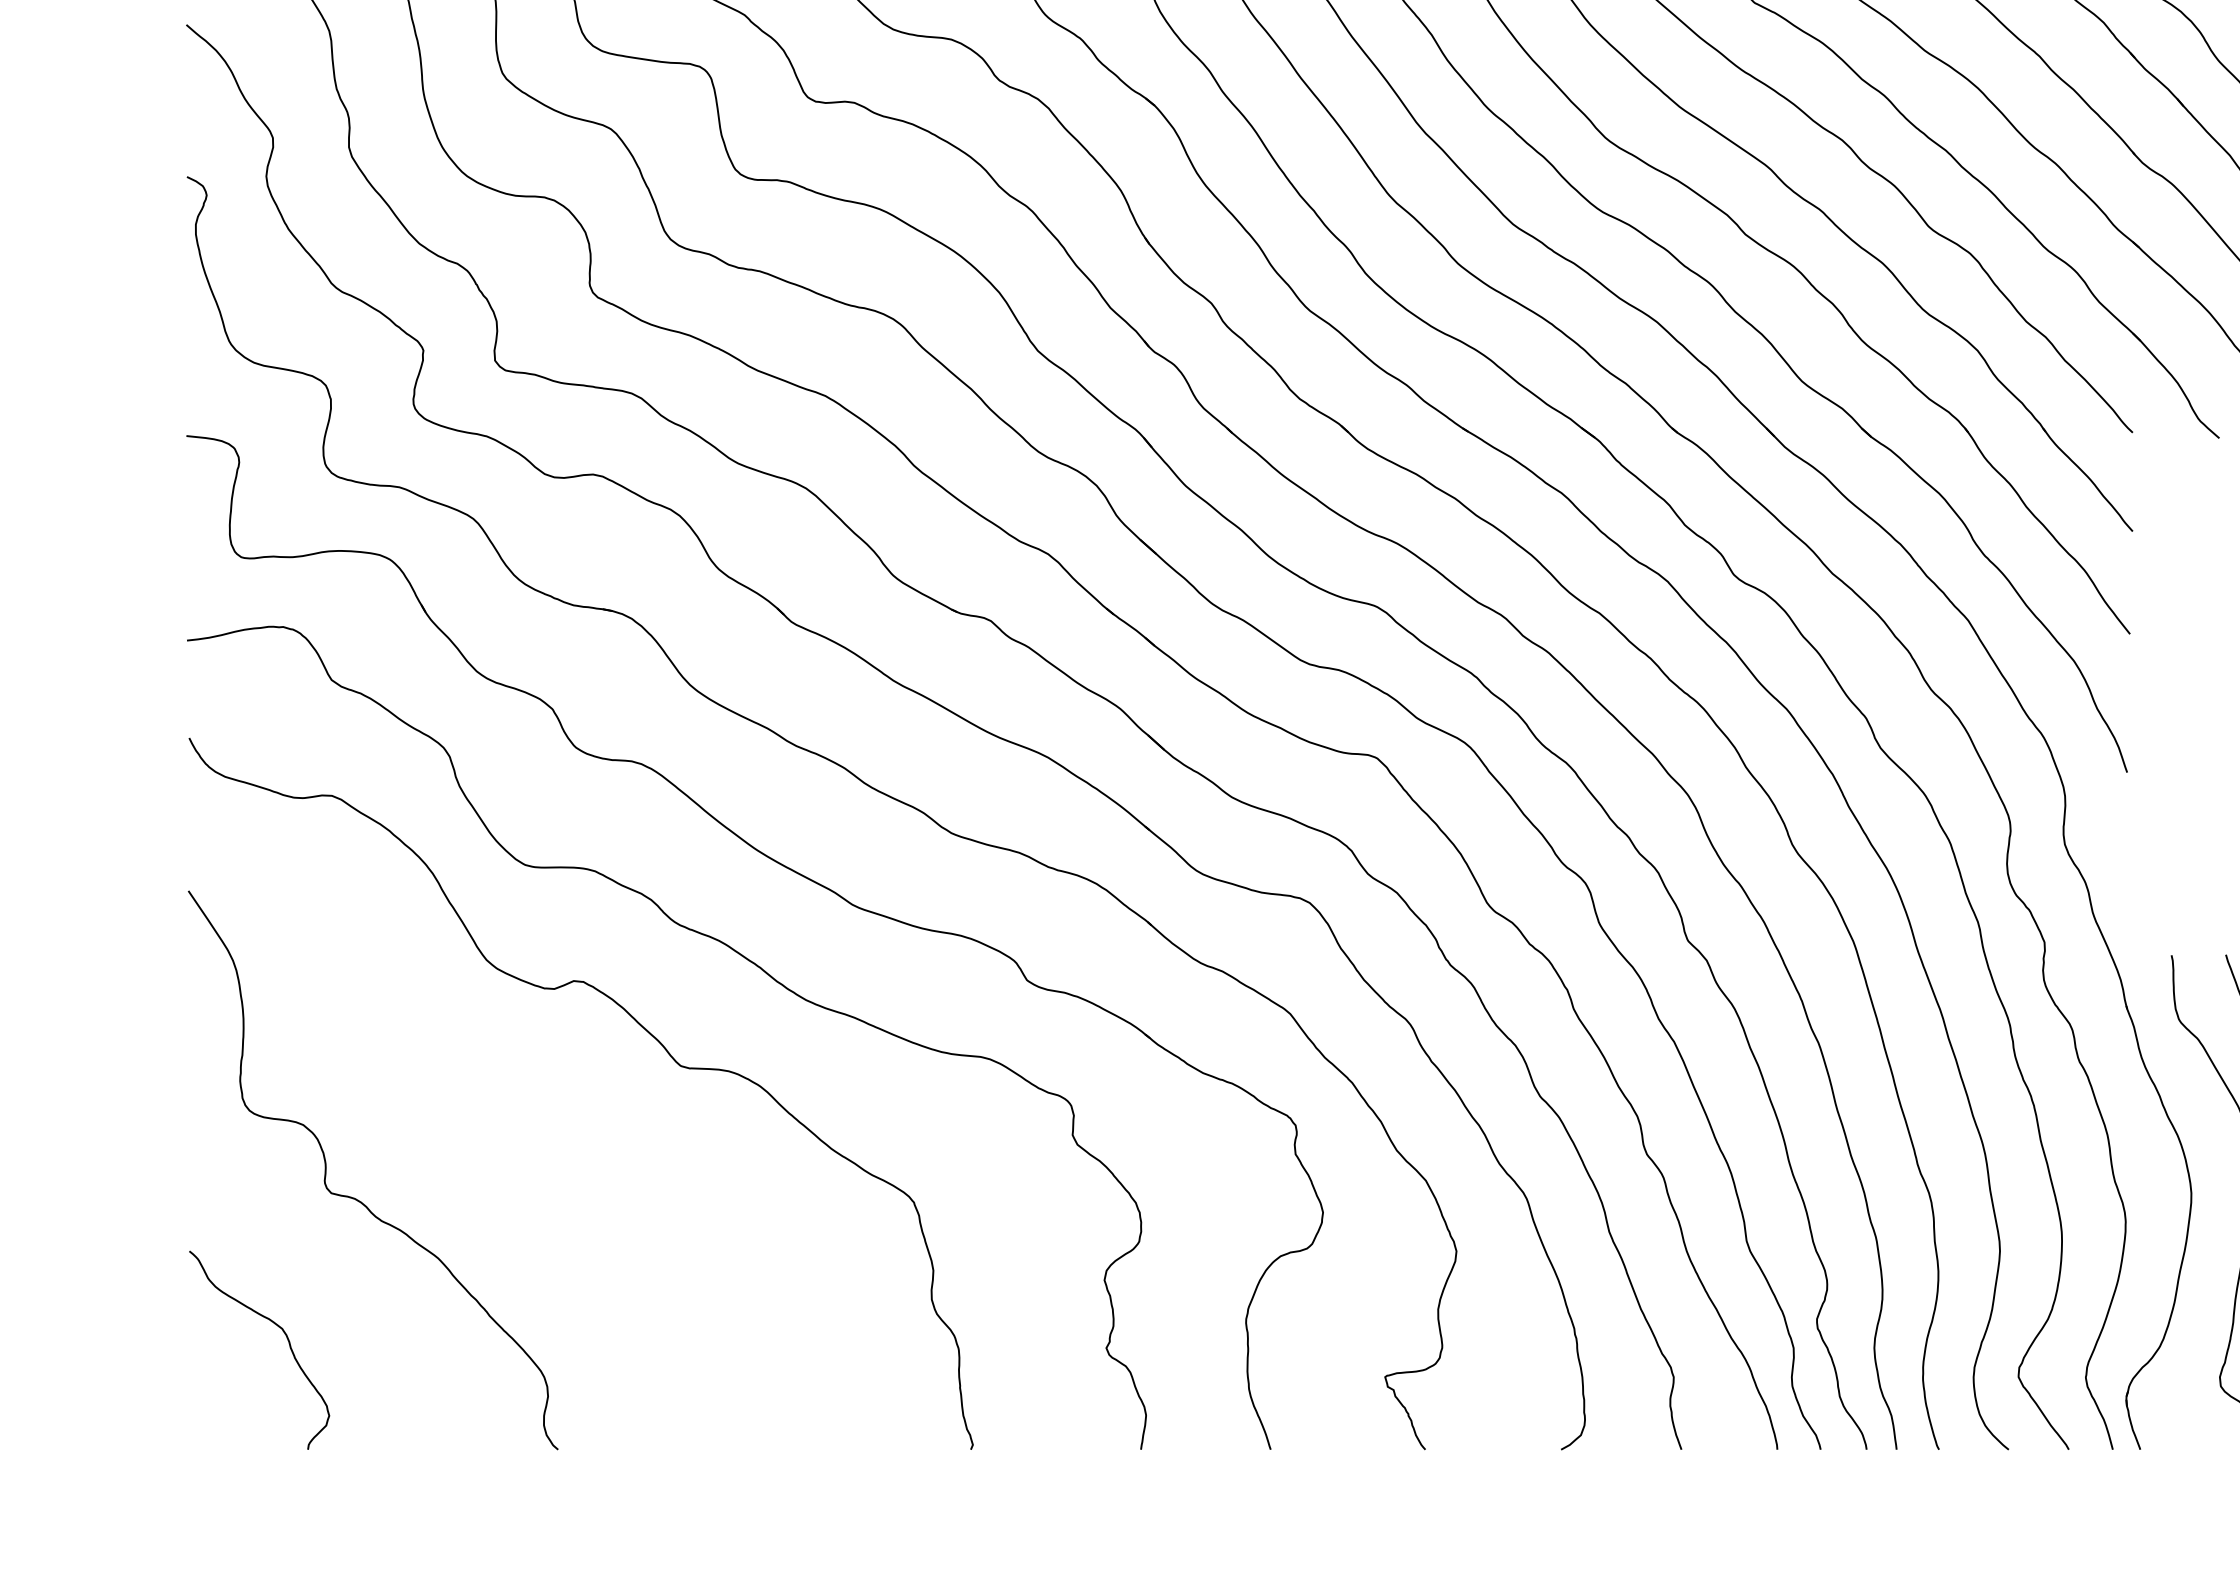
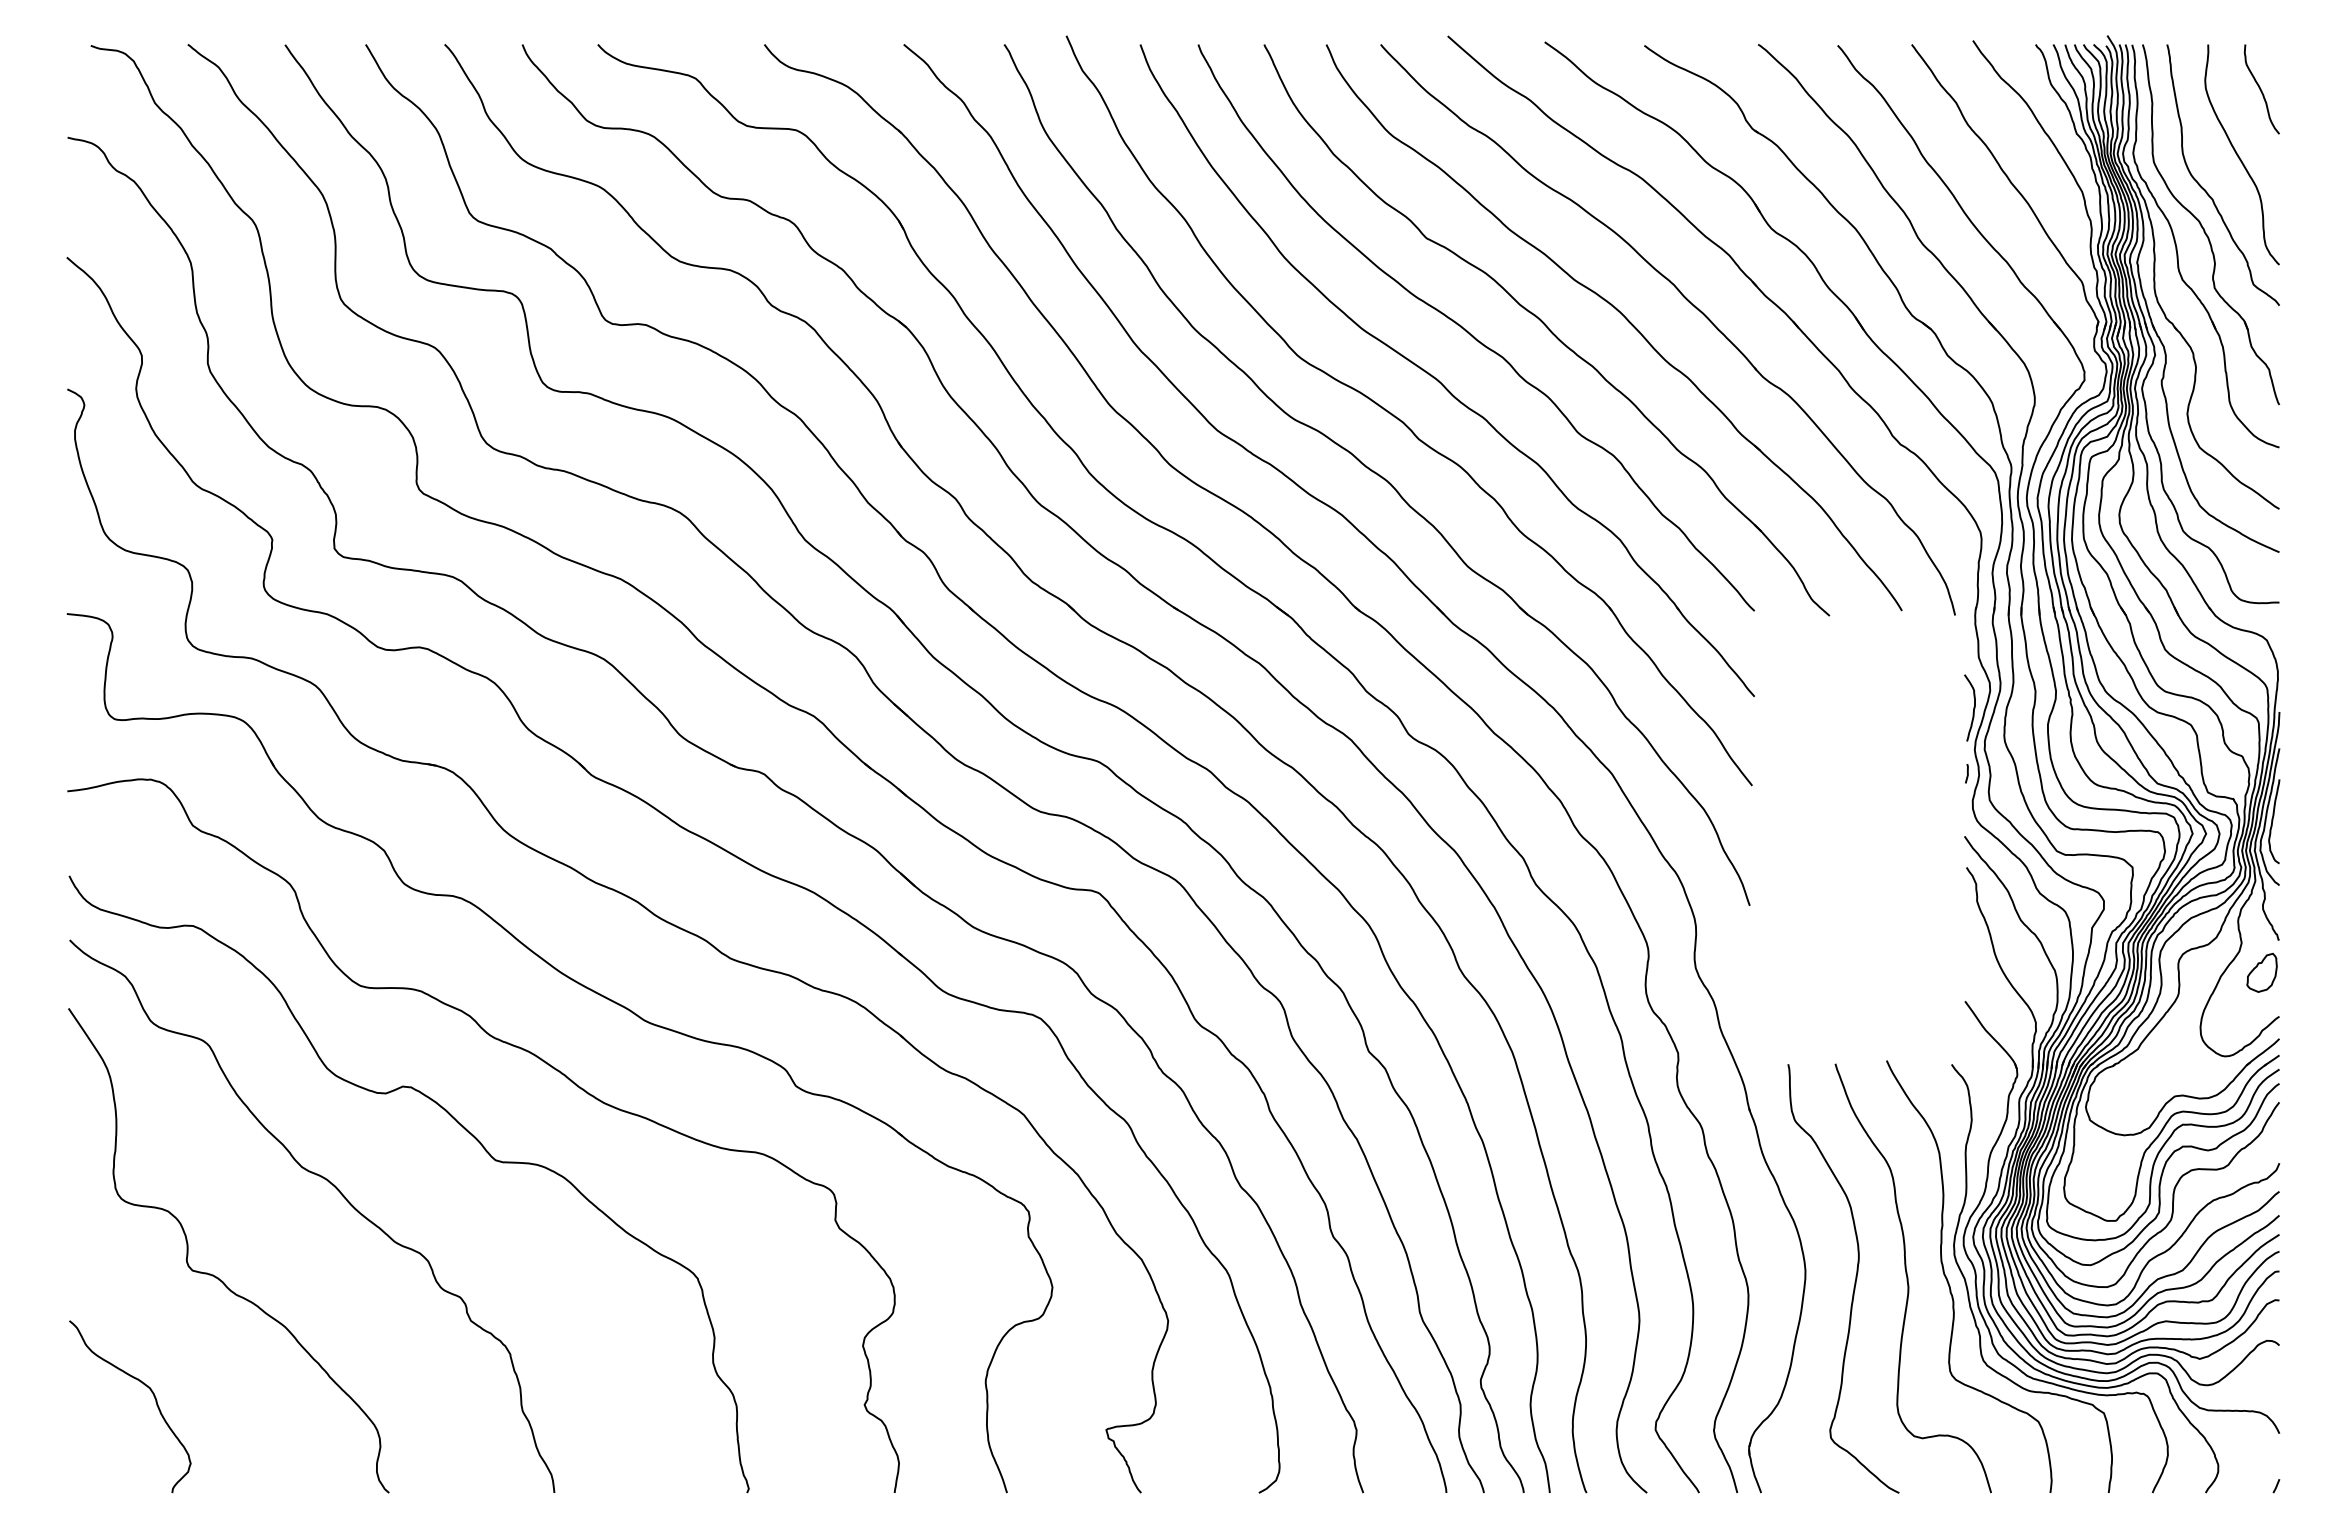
curve: (502, 1105) -> (340, 1194), added

